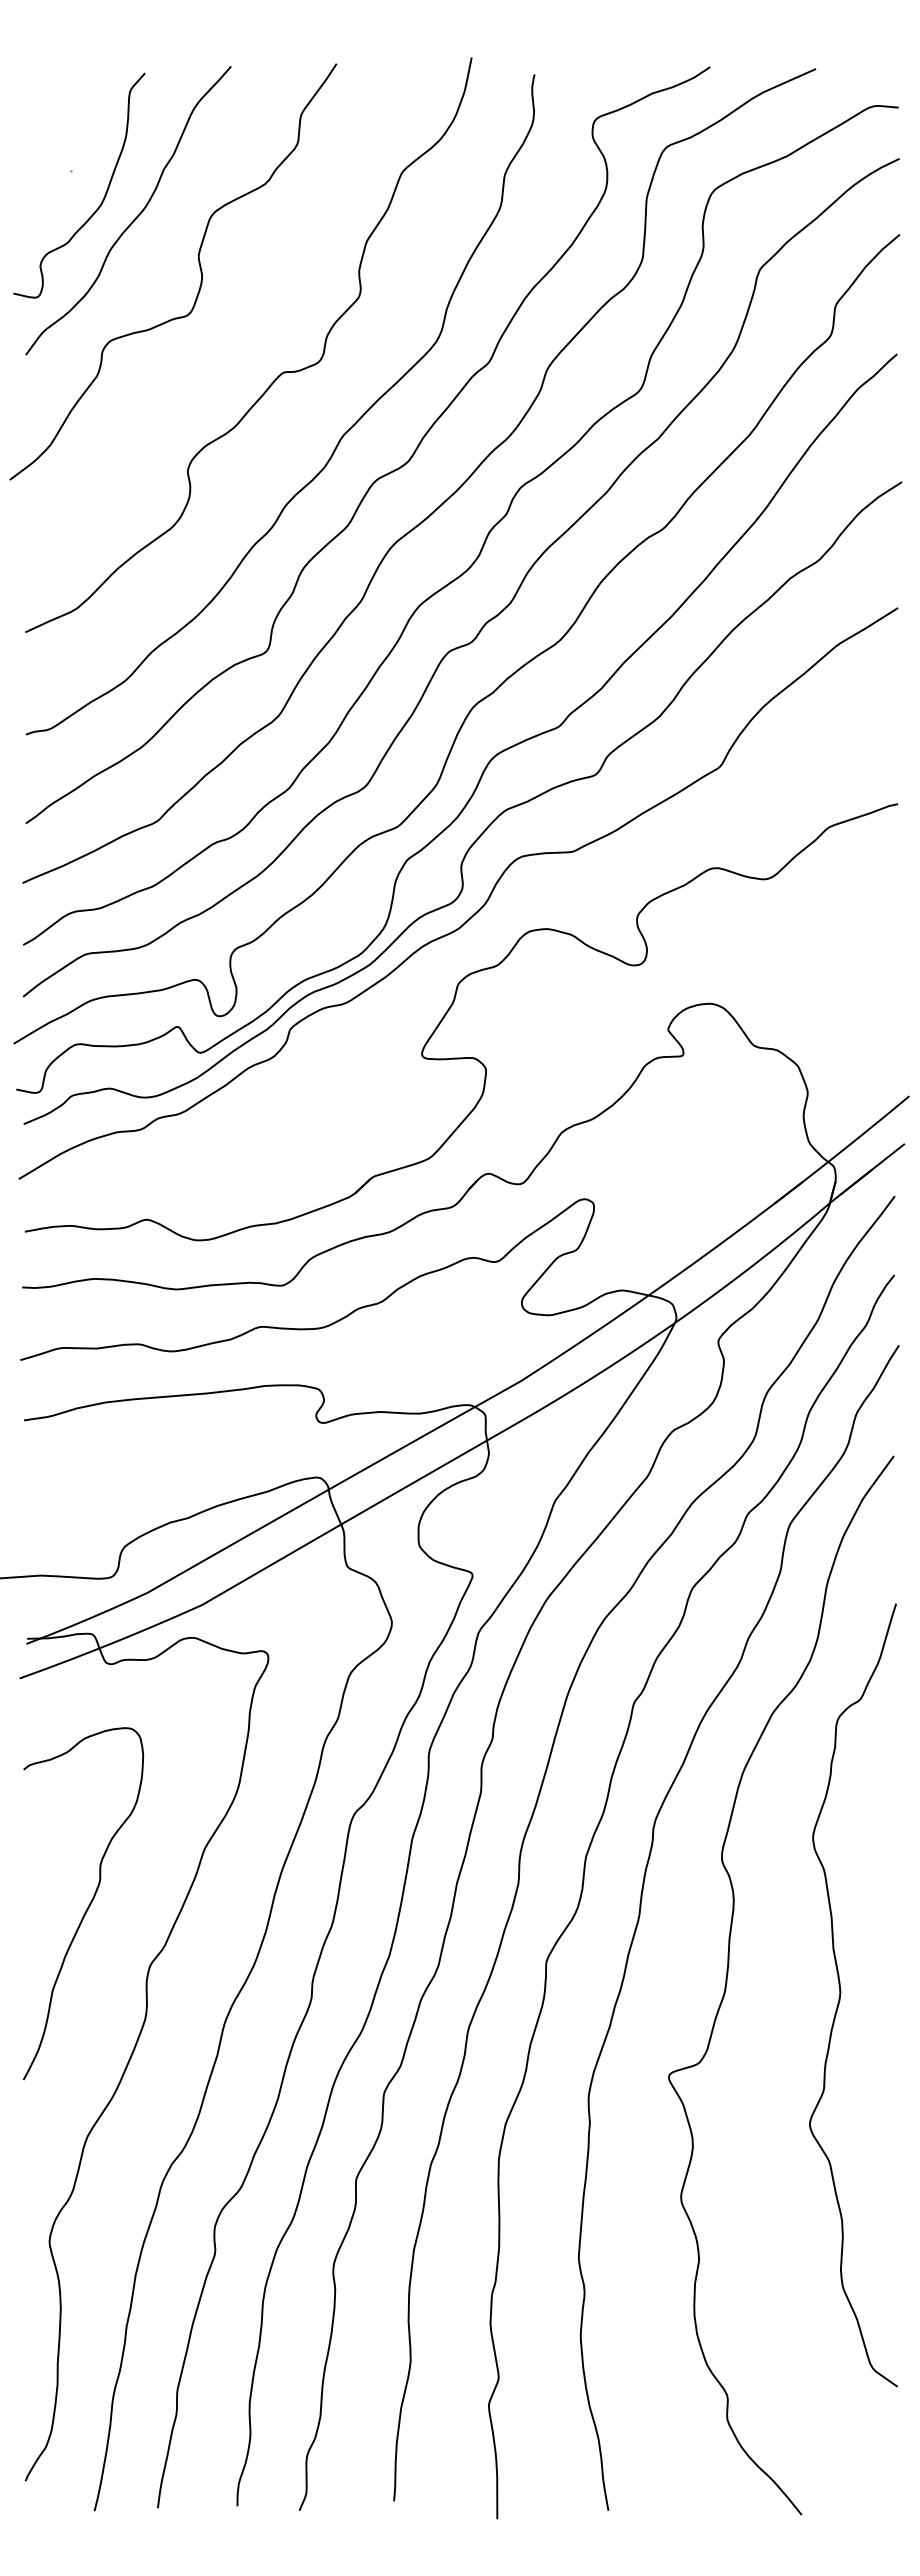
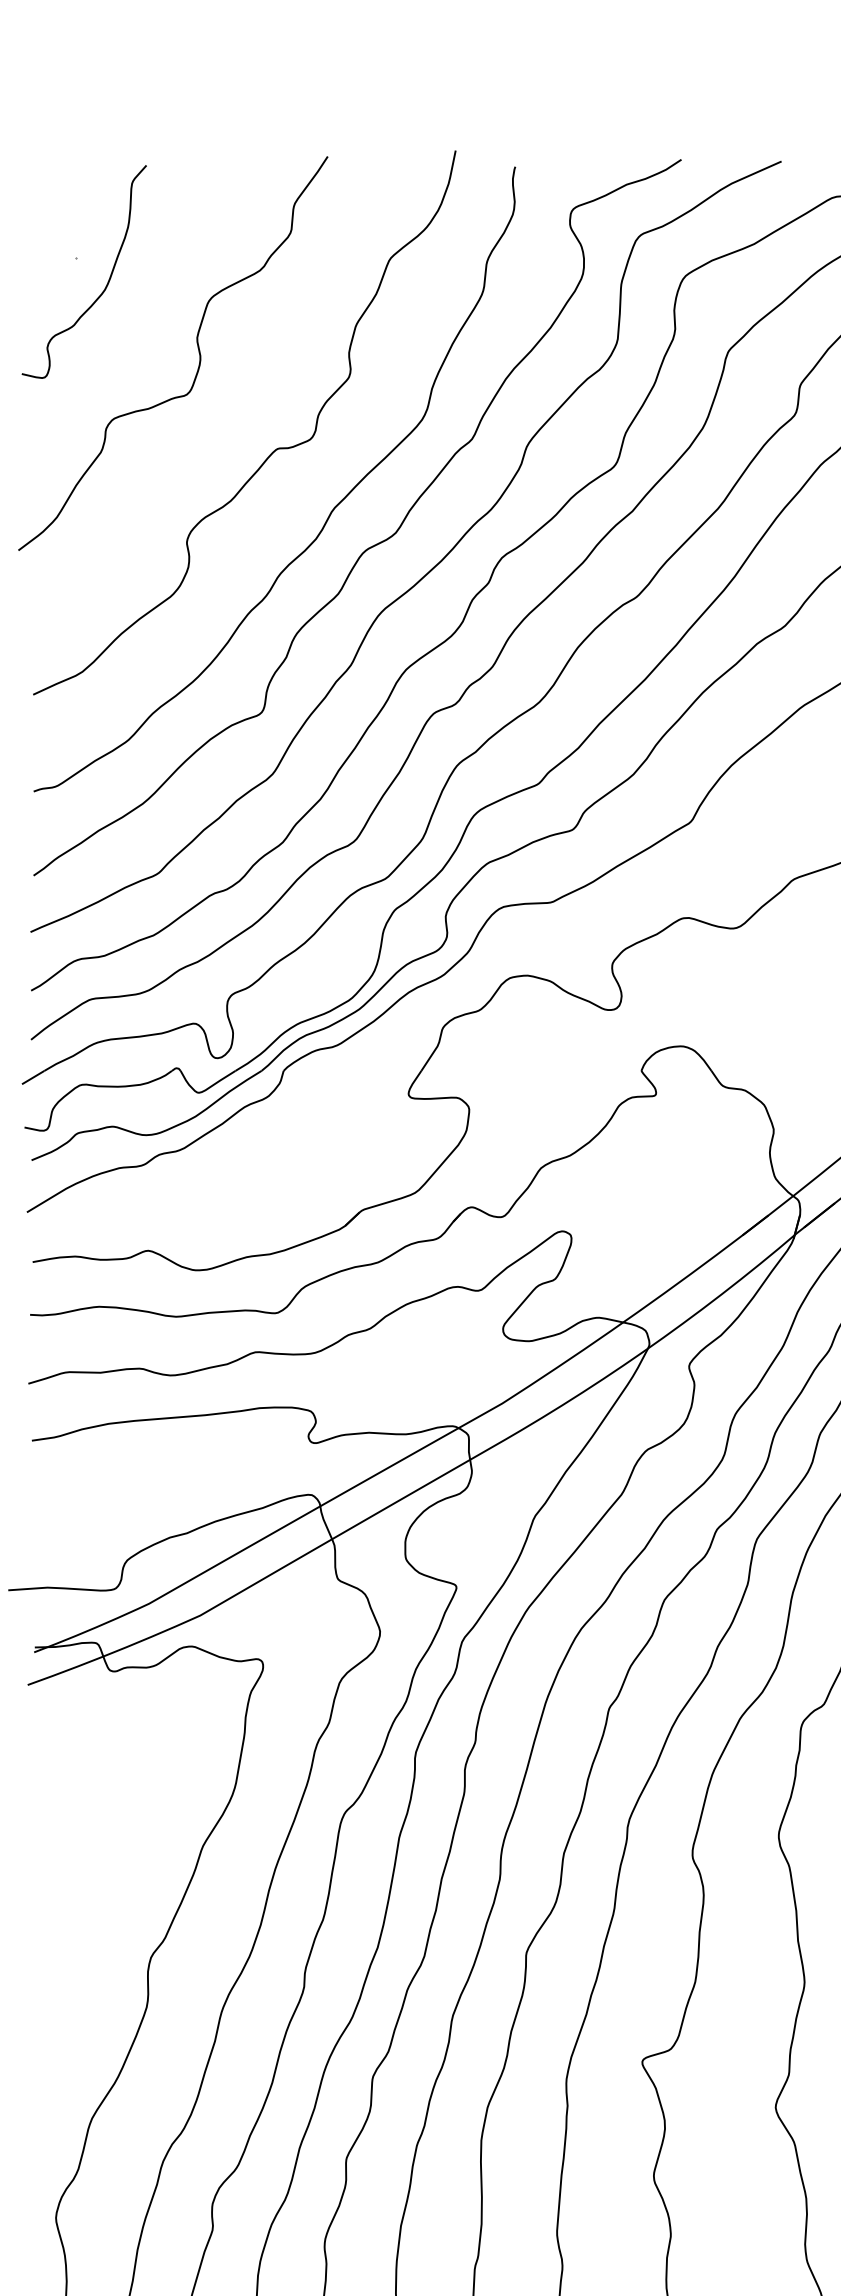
curve: (135, 217) -> (137, 302), removed
curve: (88, 1905) -> (92, 1899), removed

